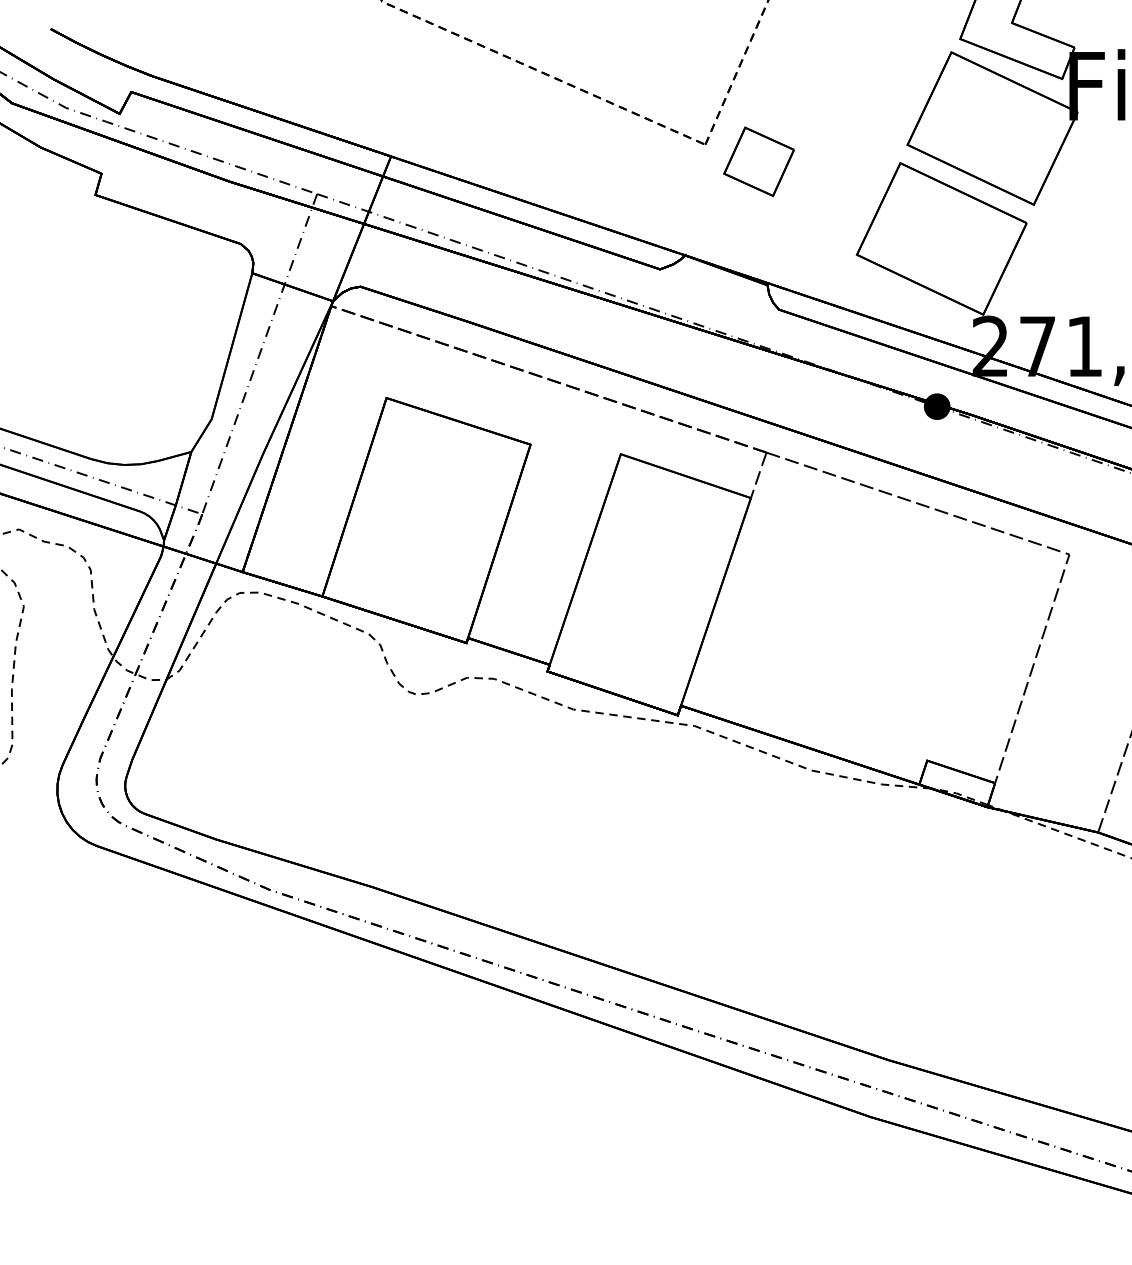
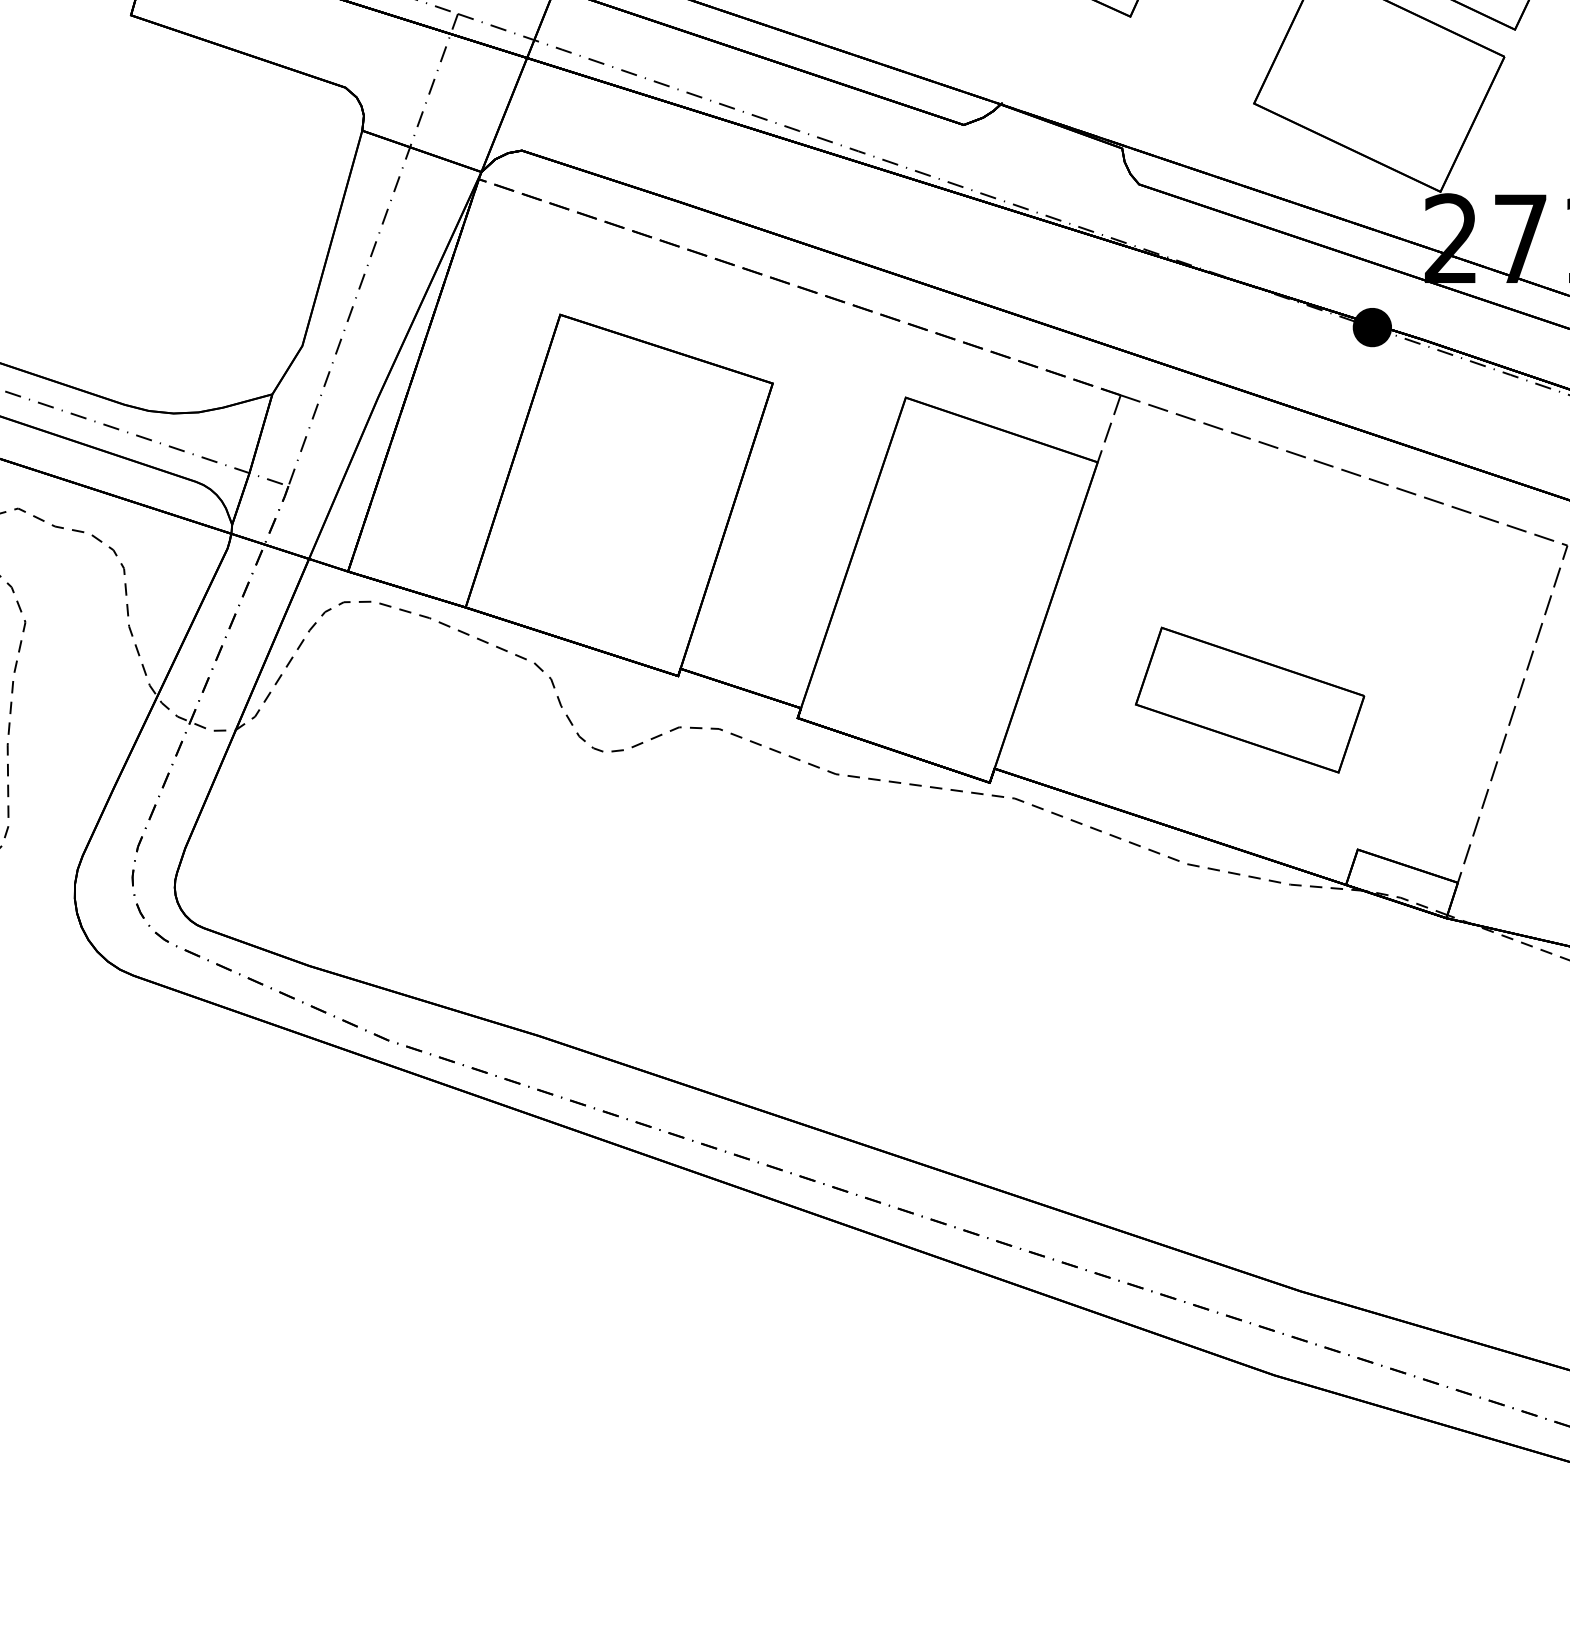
part: (853, 659) -> (1248, 700), added

